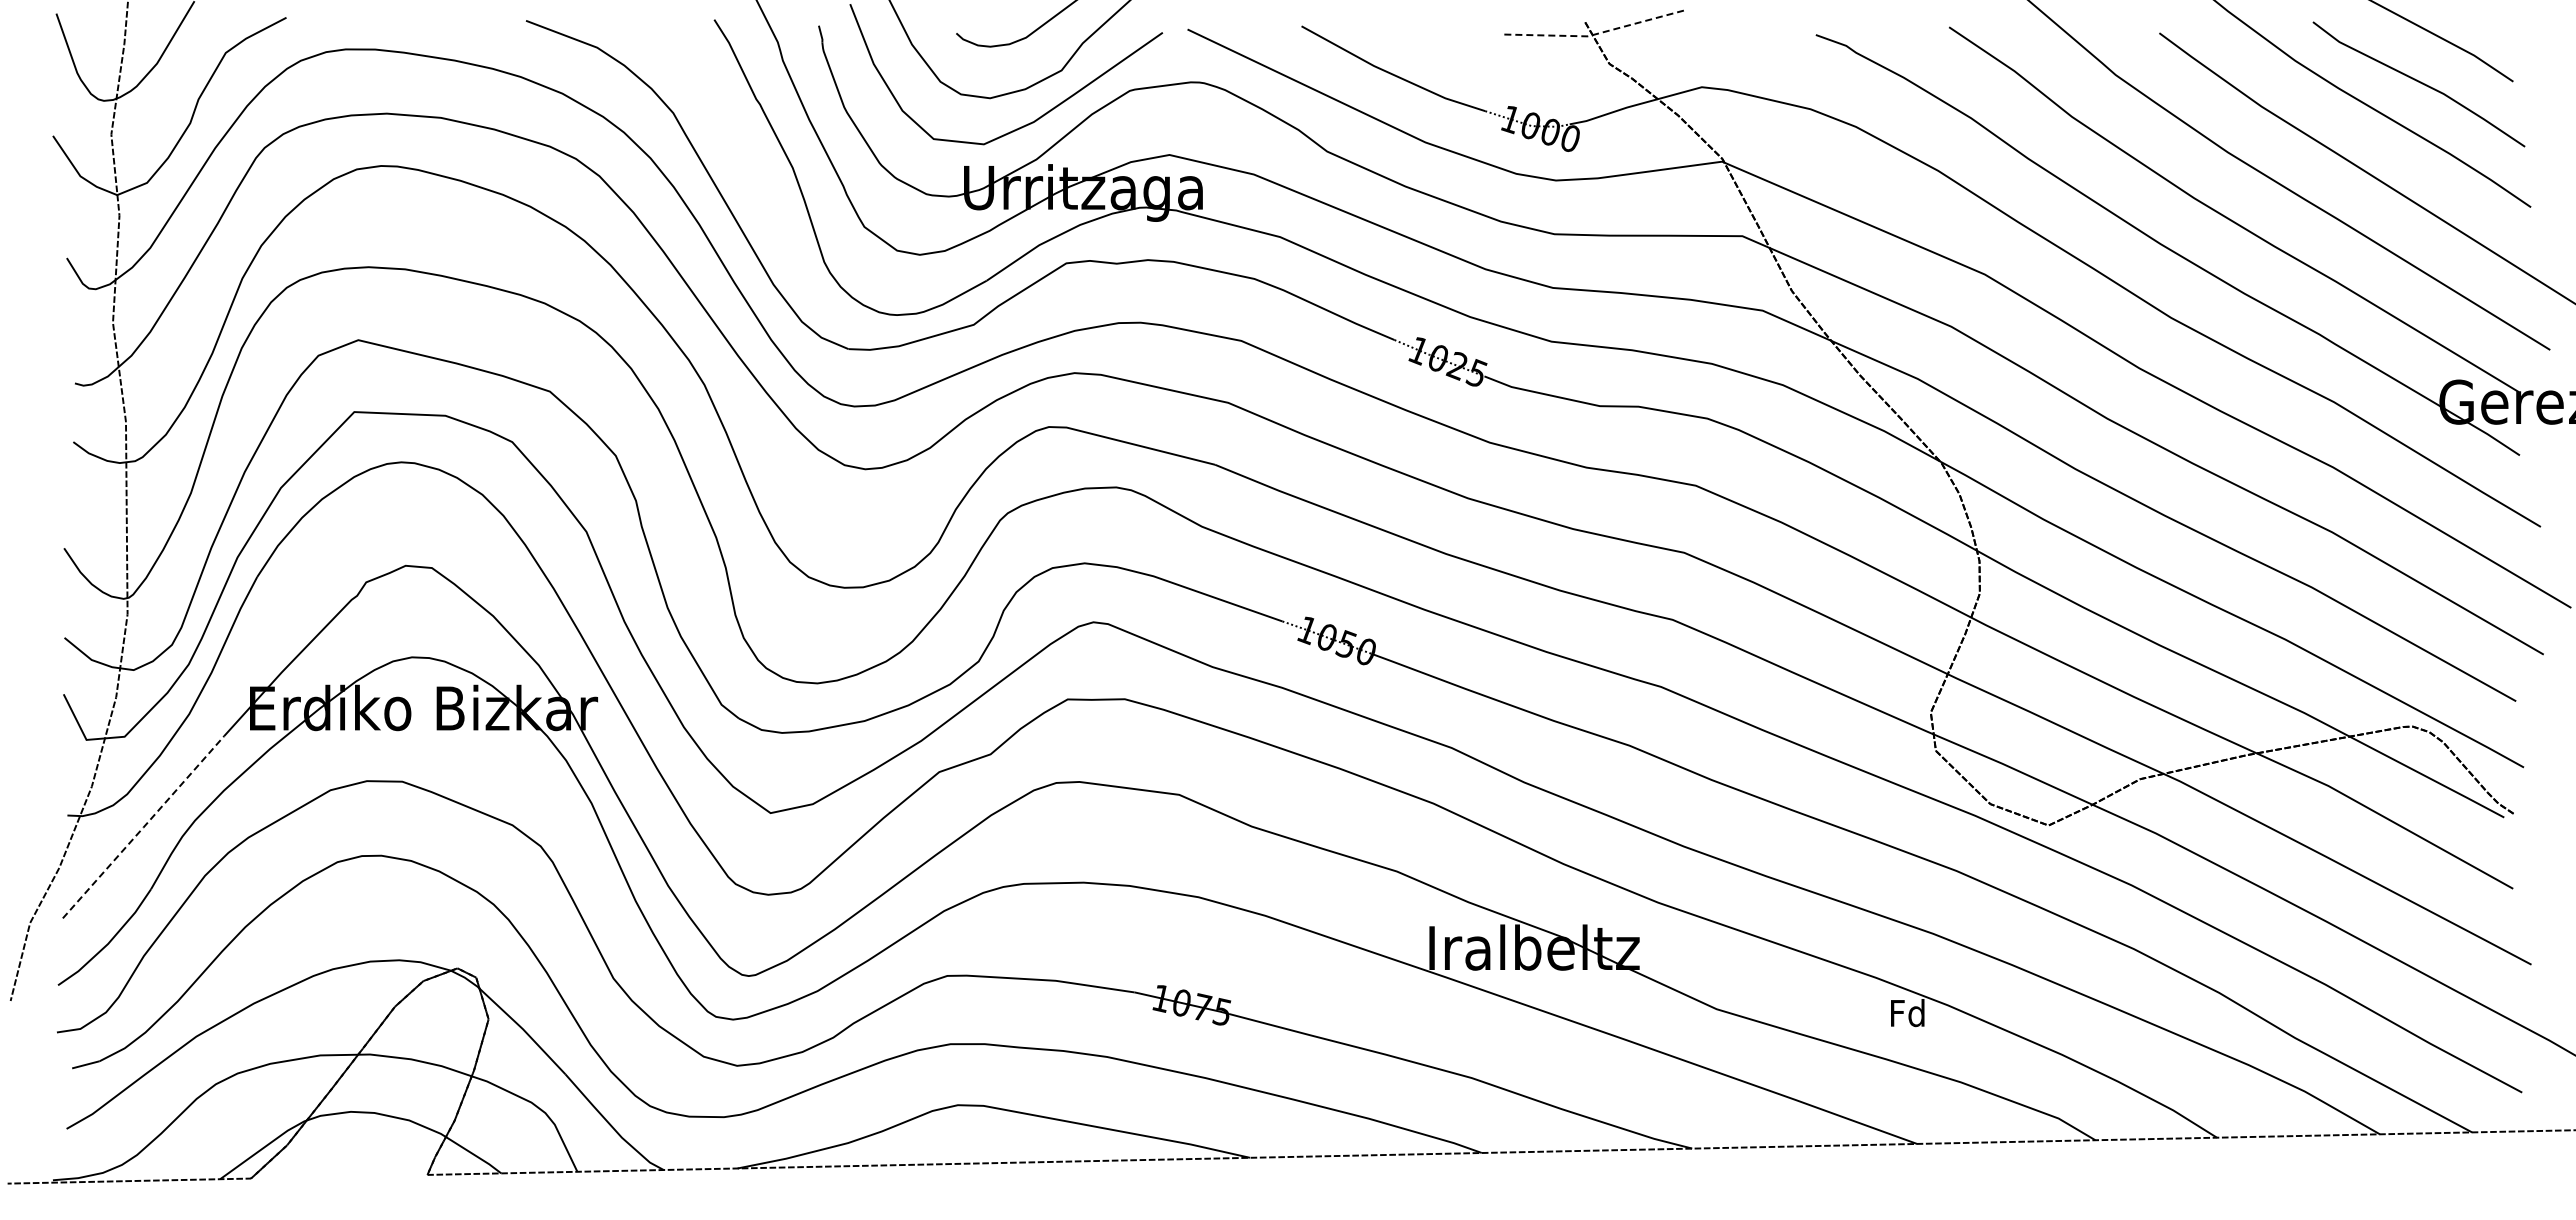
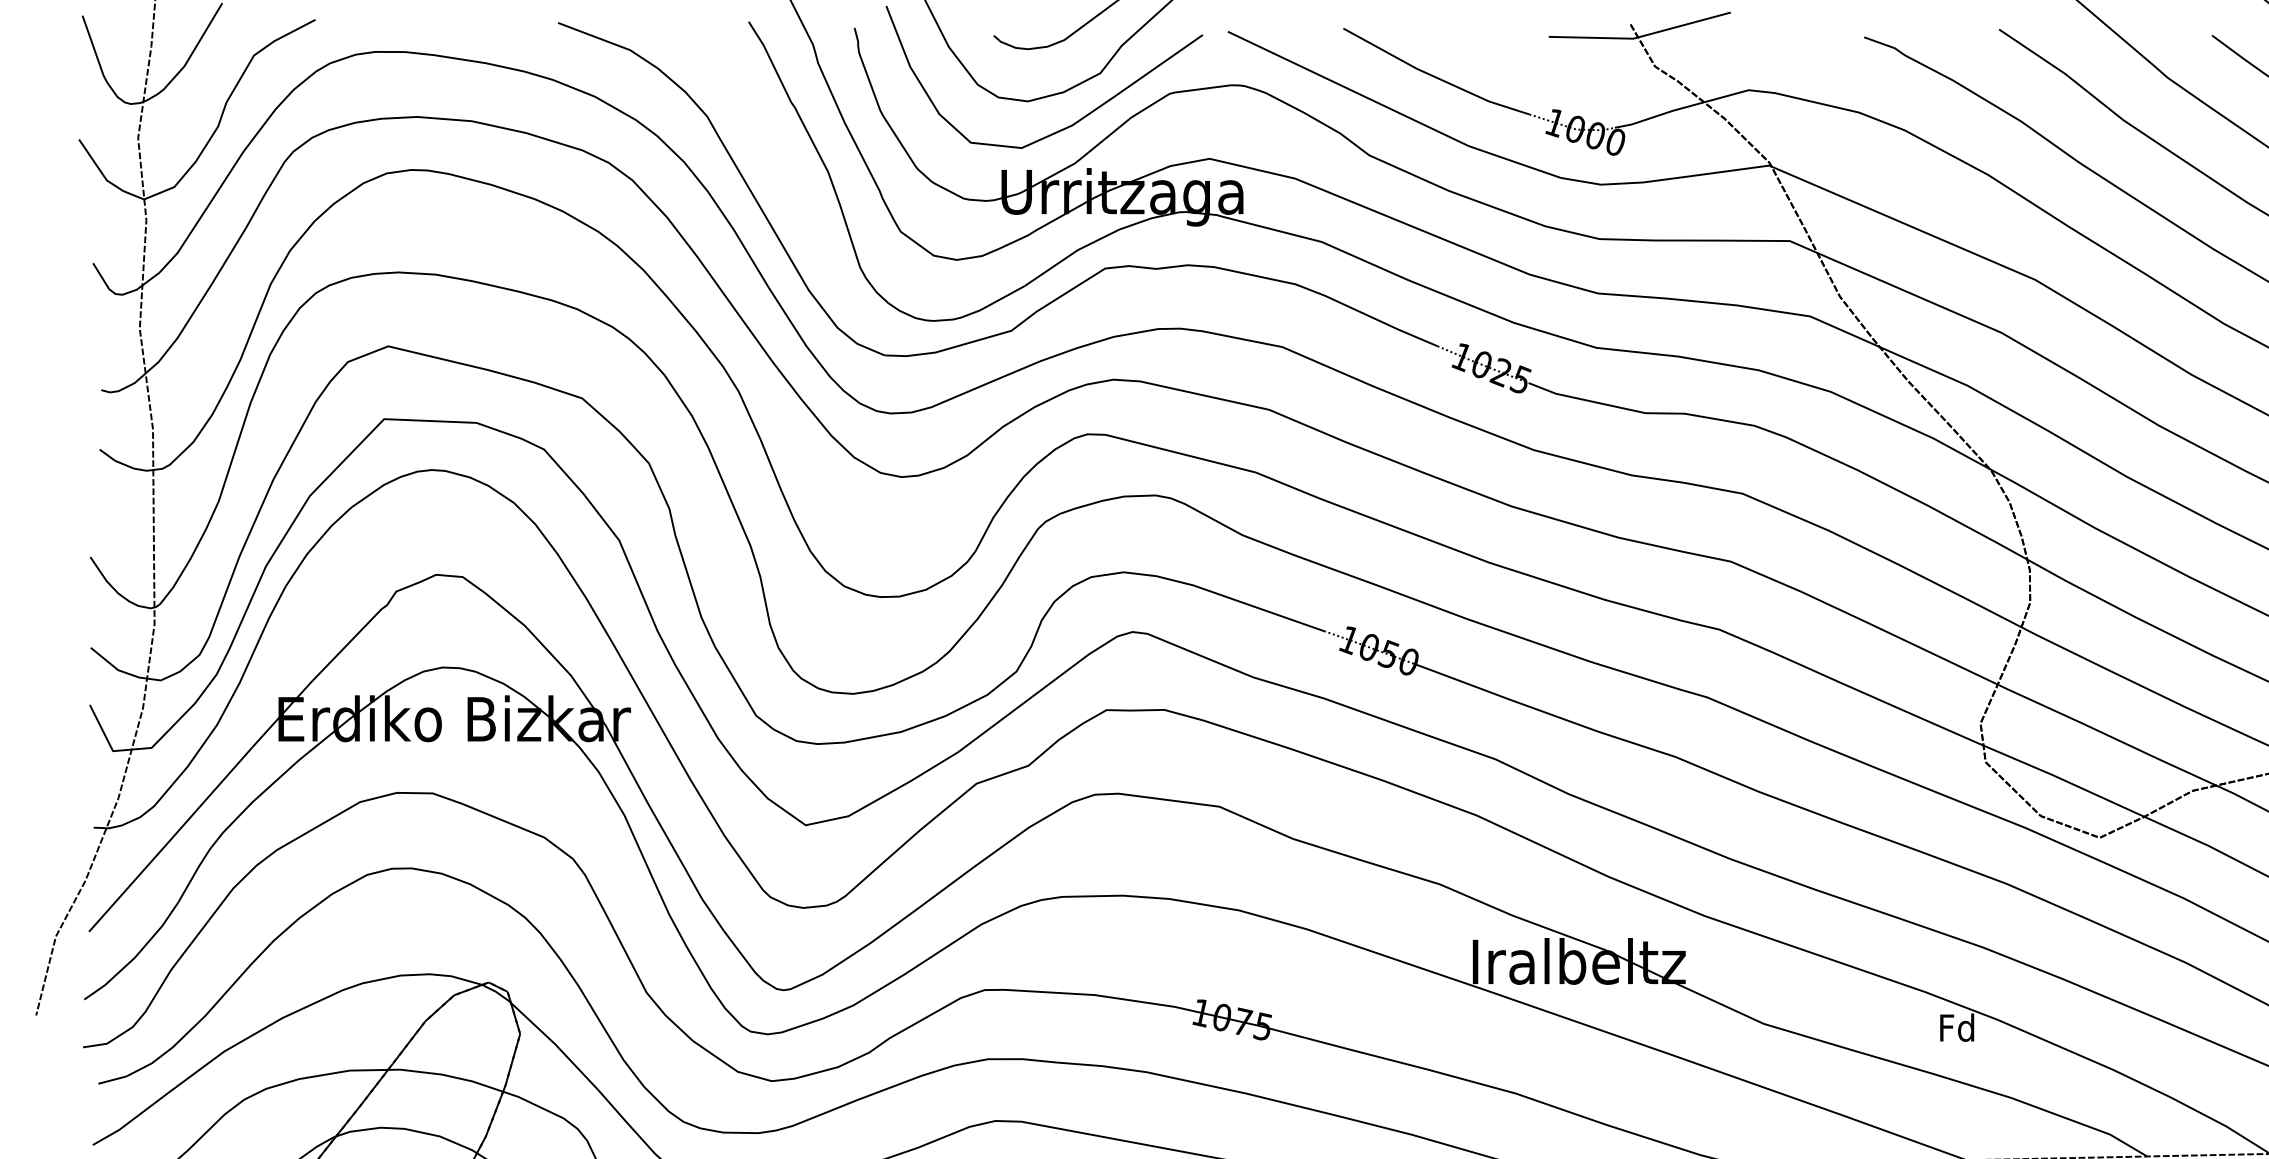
line: (1595, 34) -> (1641, 36), dashed -> solid
line: (143, 827) -> (170, 839), dashed -> solid

